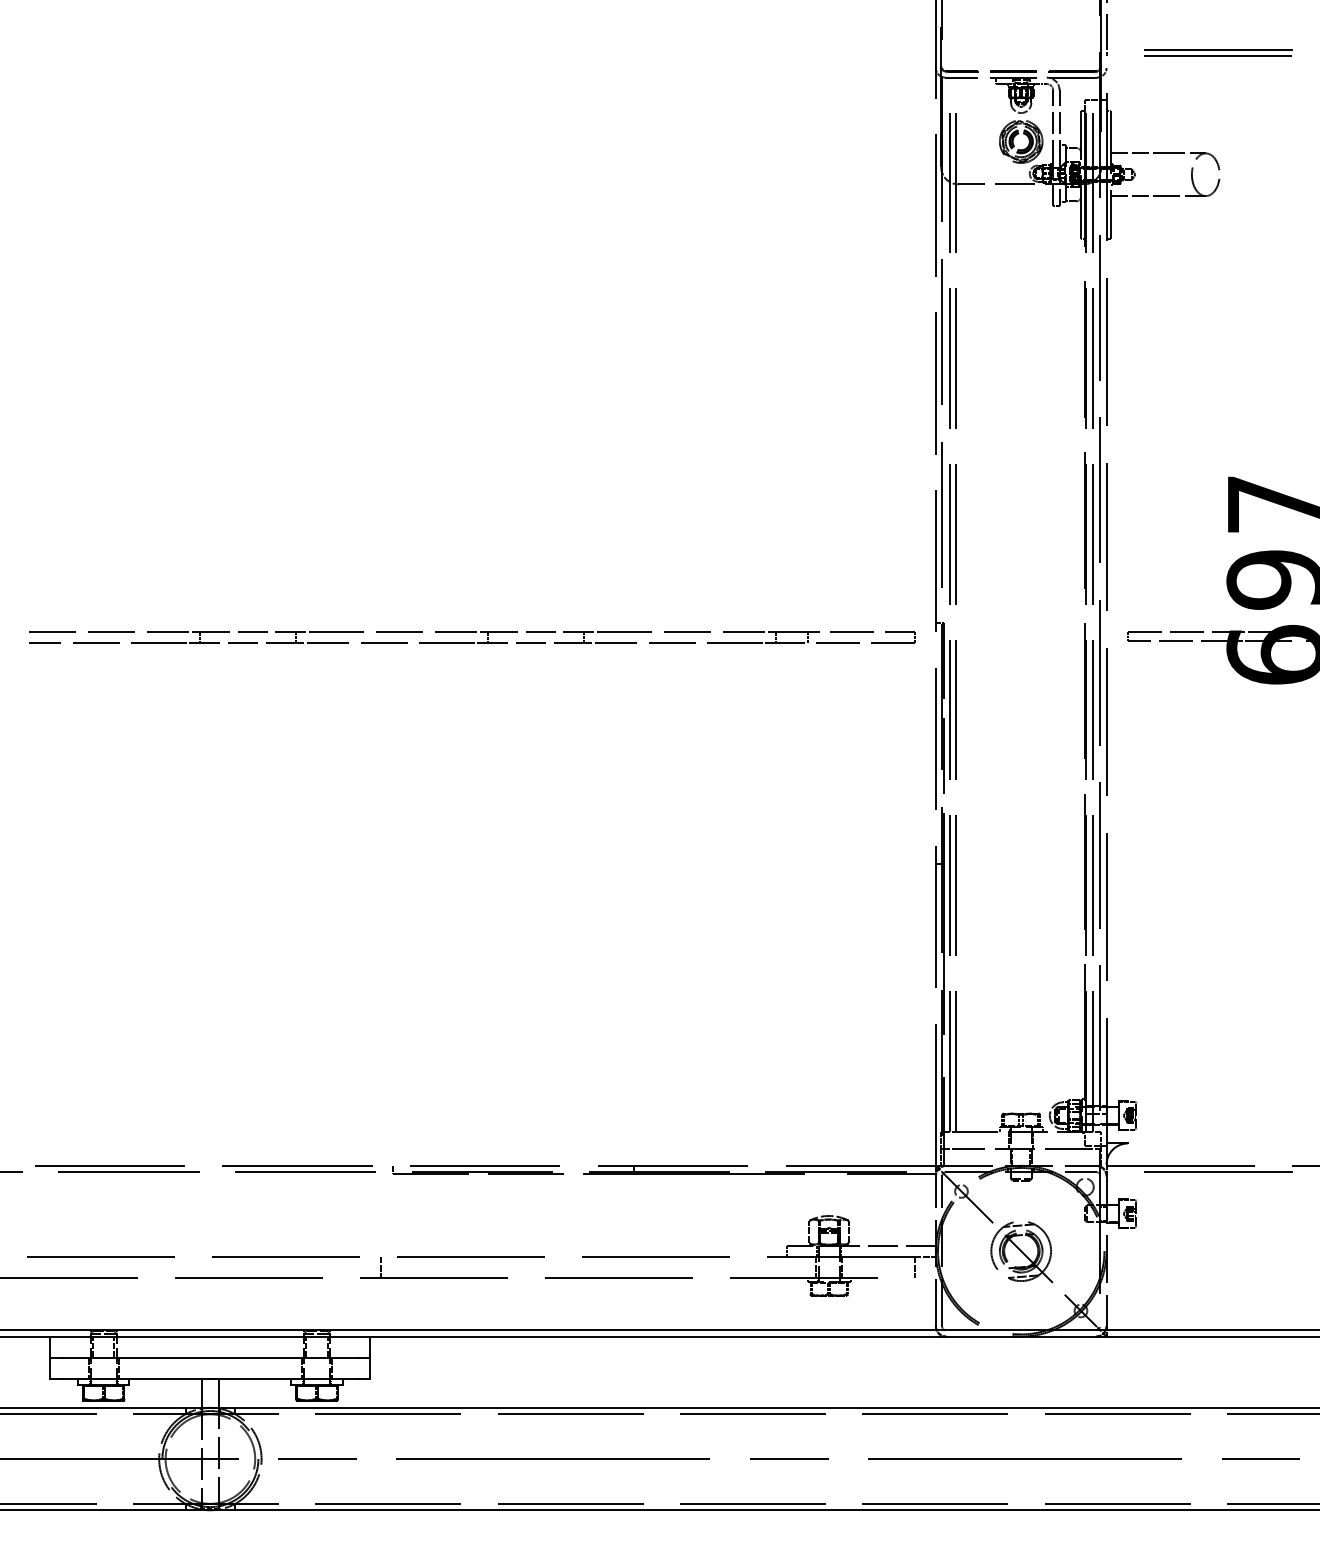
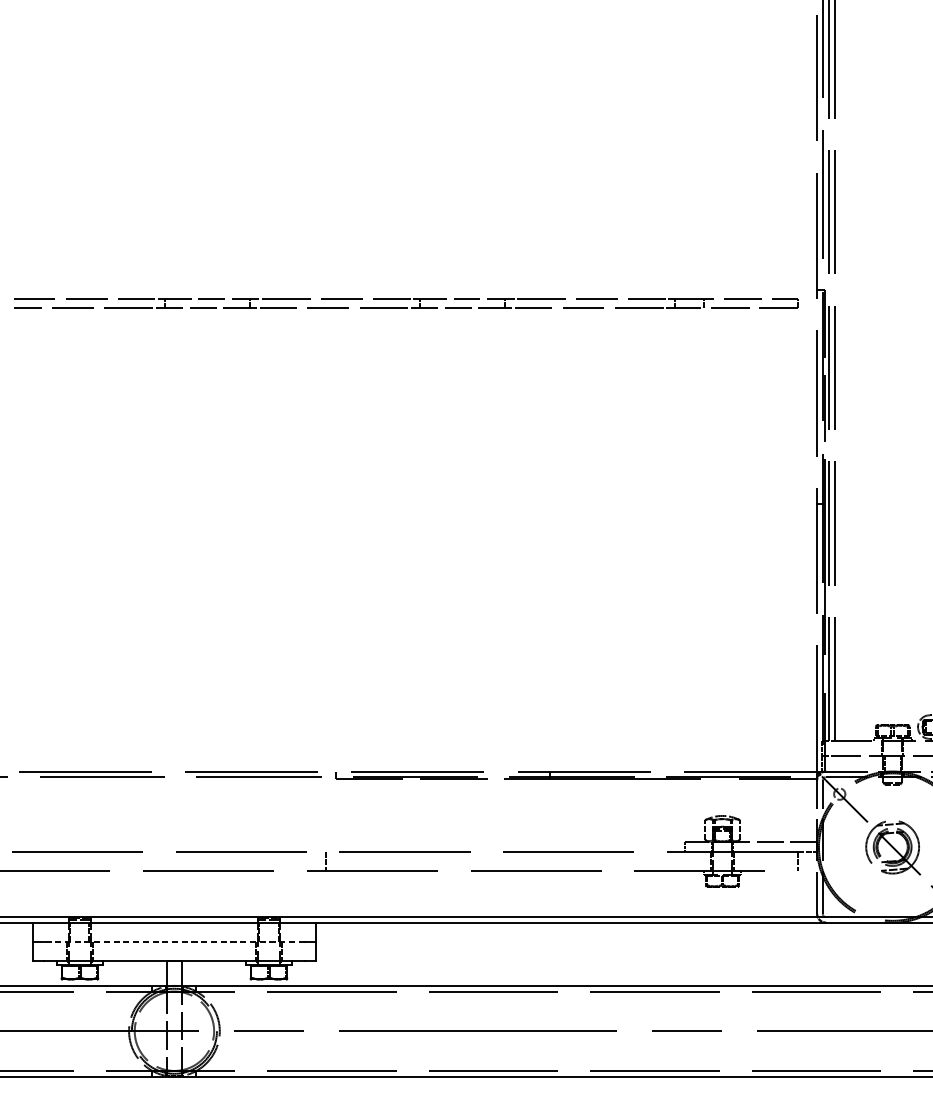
line: (209, 1357) -> (173, 941), solid -> dashed

